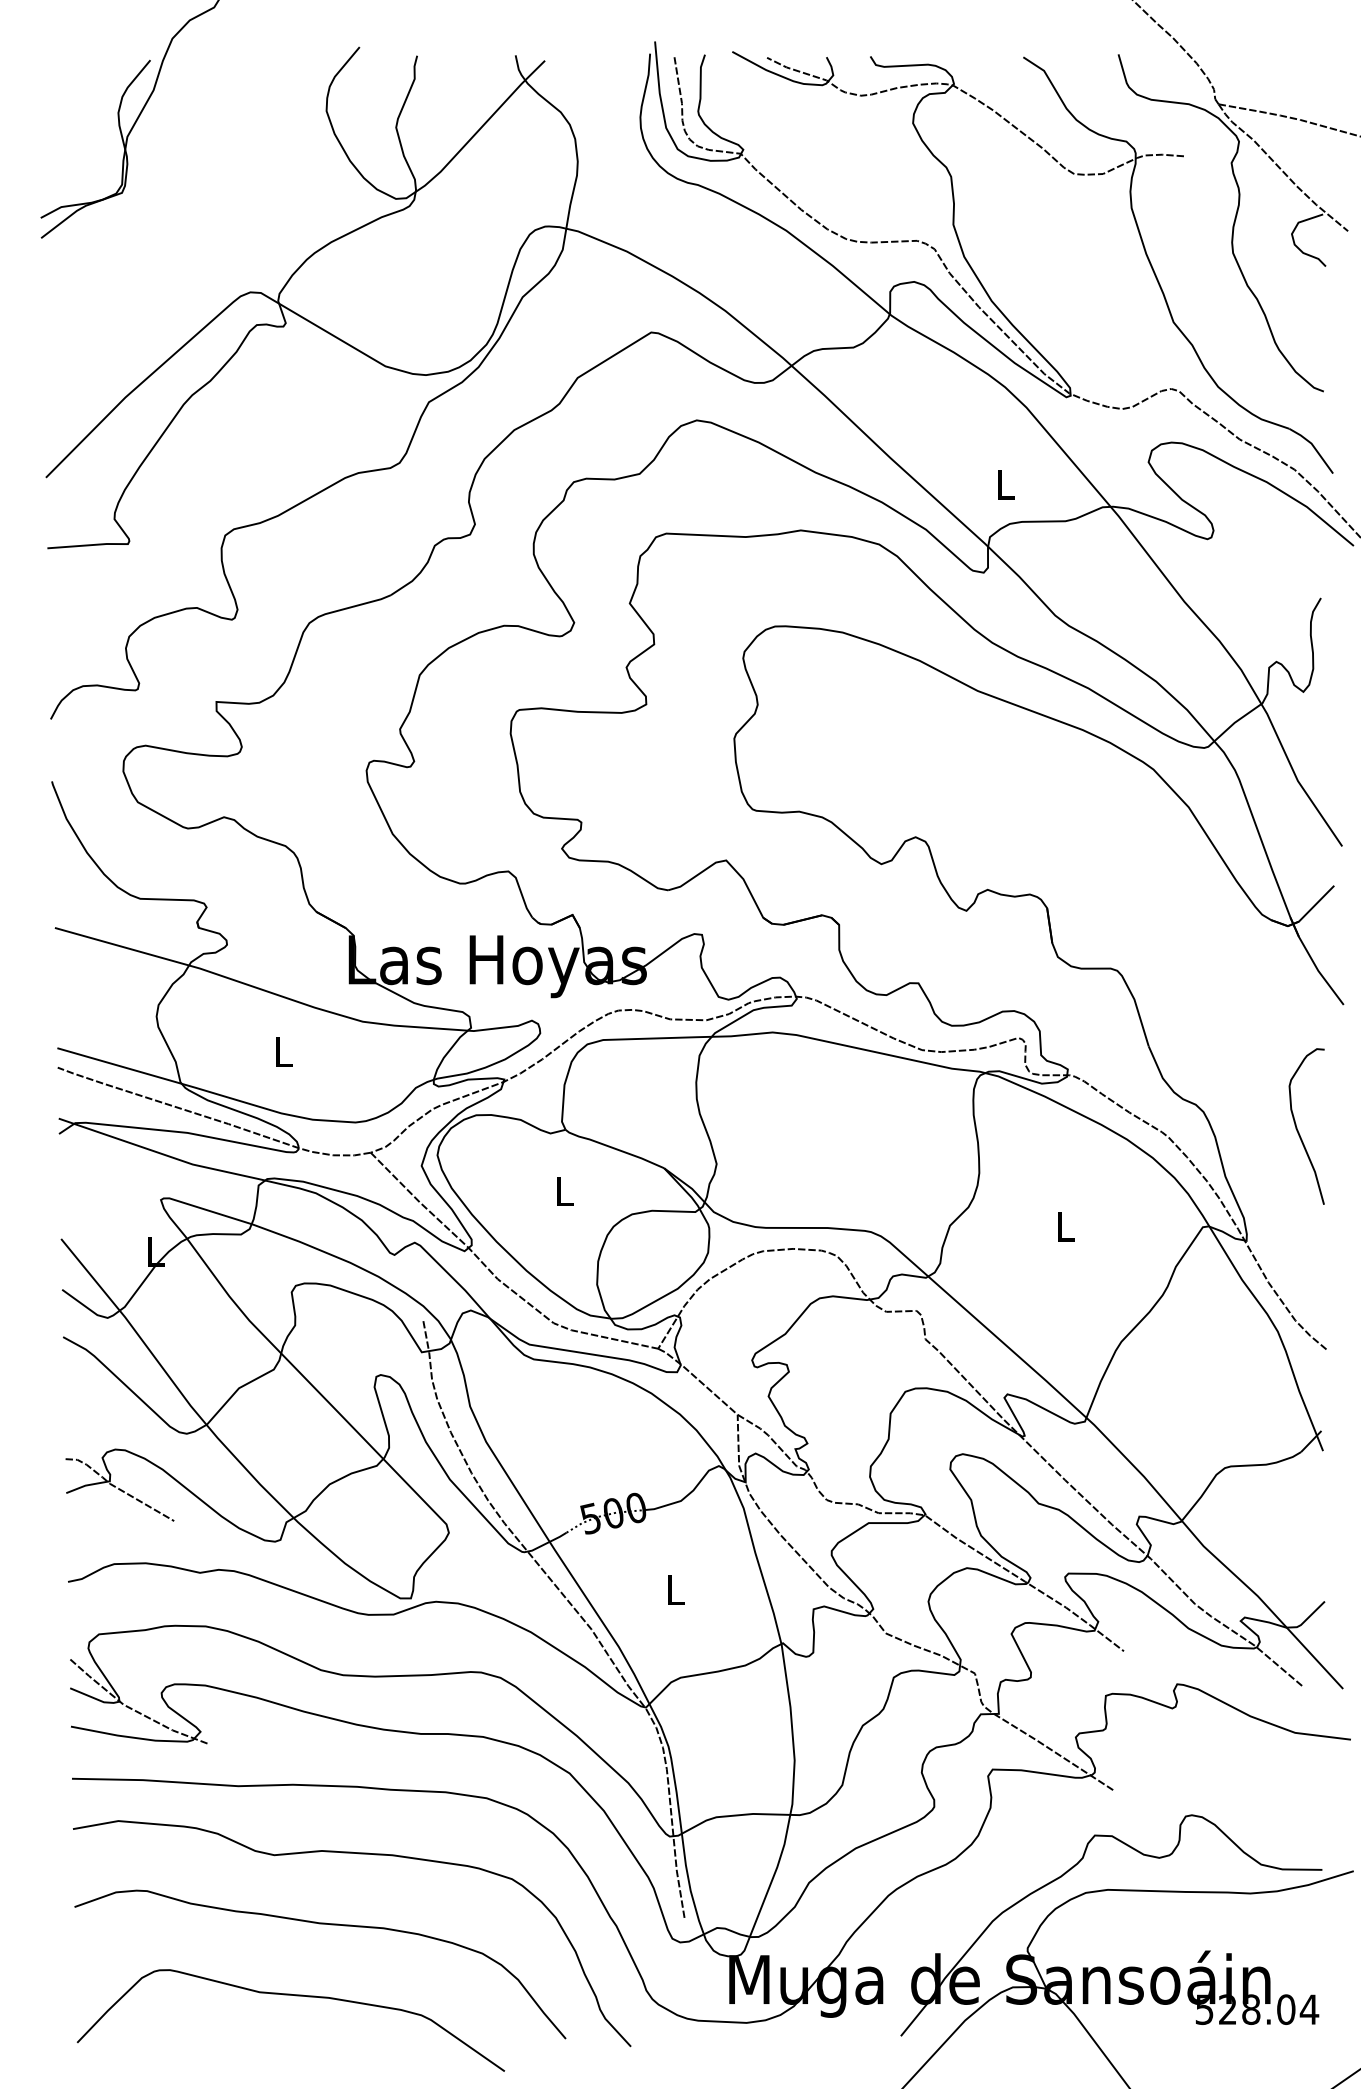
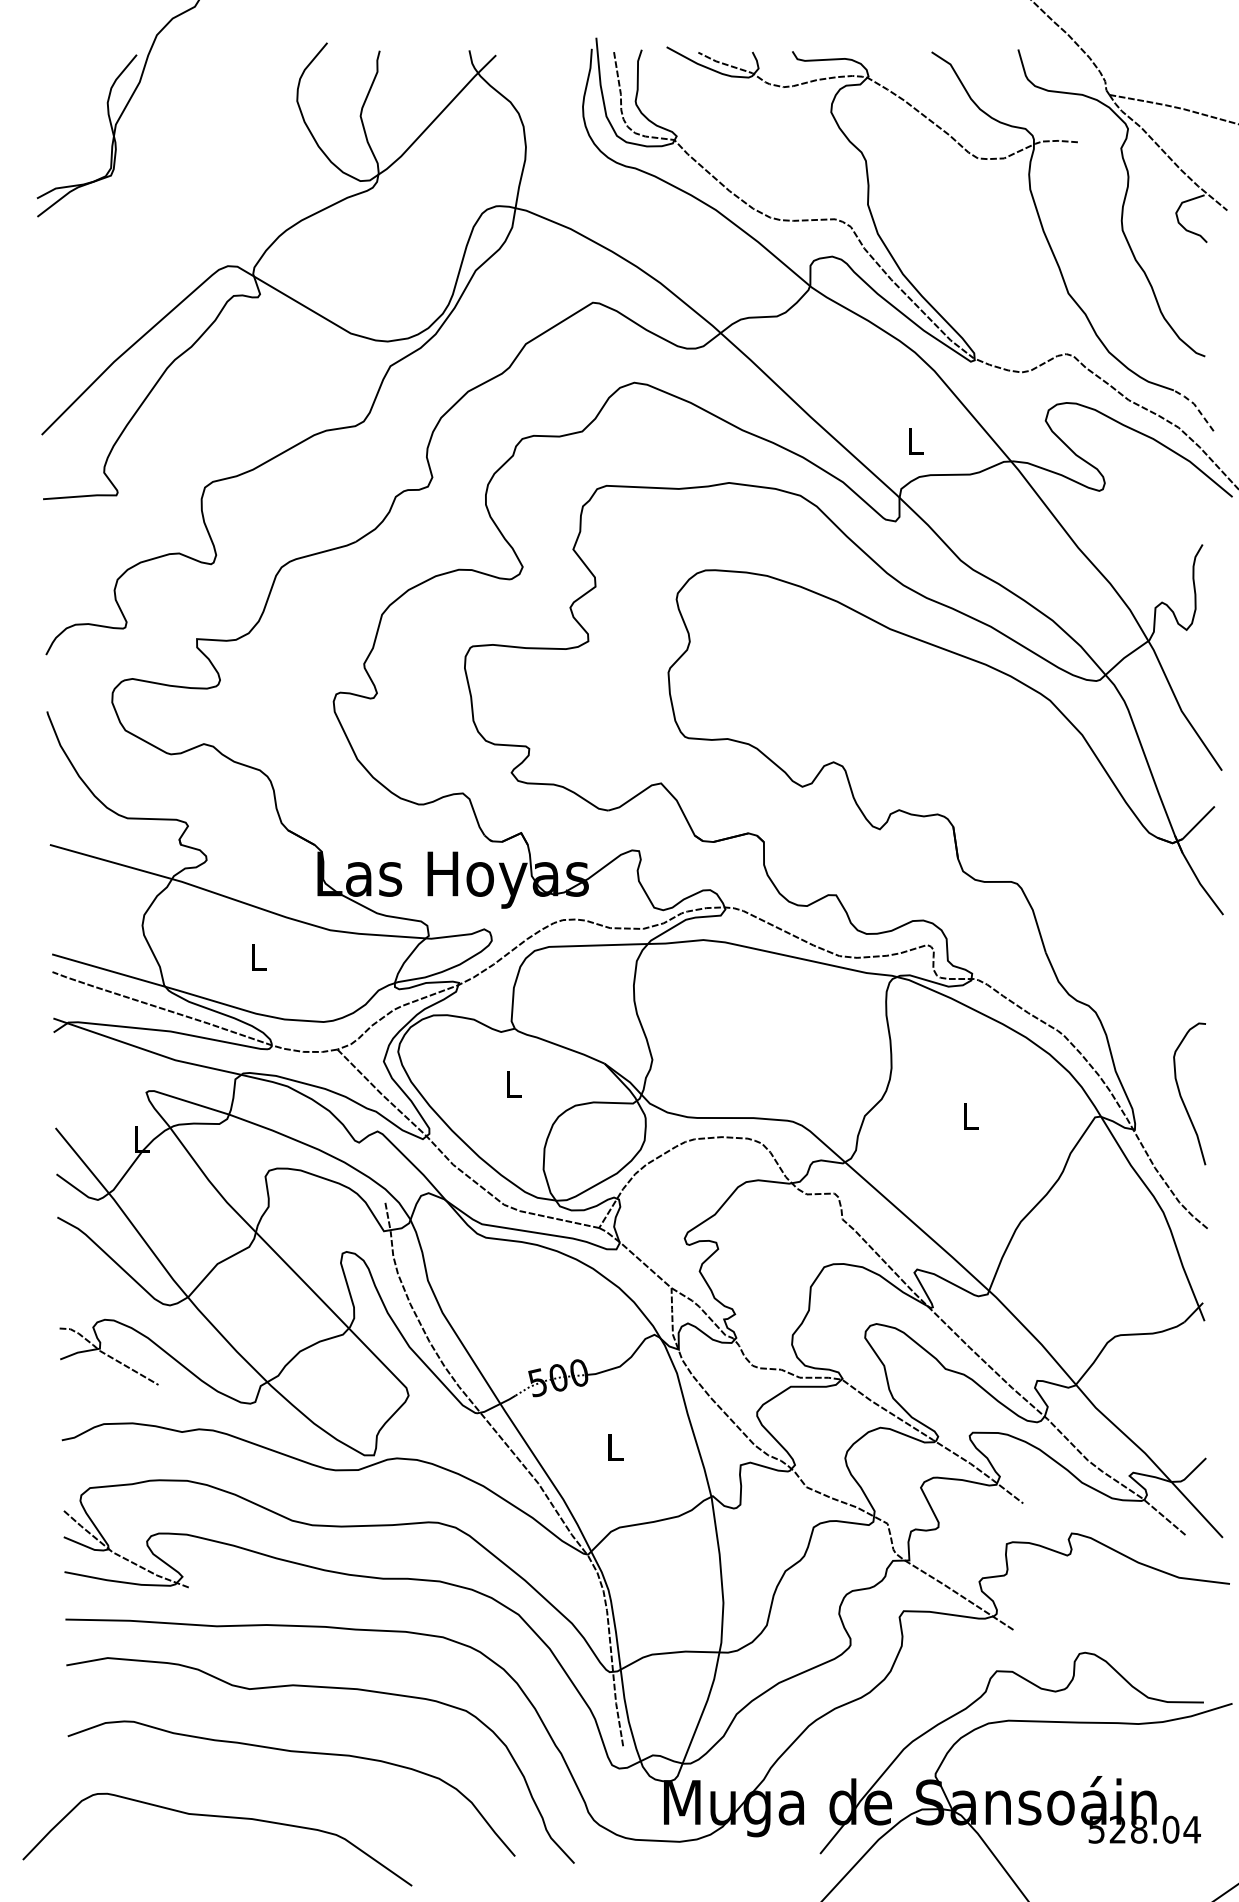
line: (1313, 446) -> (1195, 406), solid -> dashed
curve: (1298, 1130) -> (1182, 1097), moved
curve: (295, 1996) -> (221, 1817), moved

